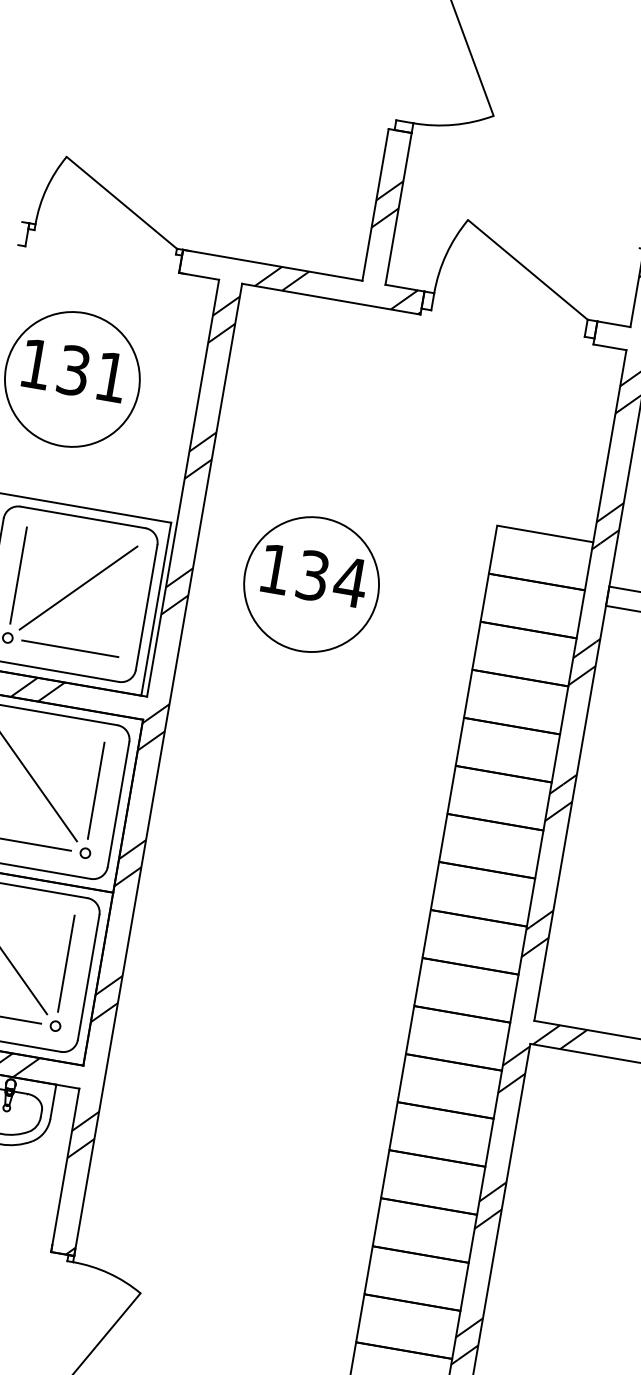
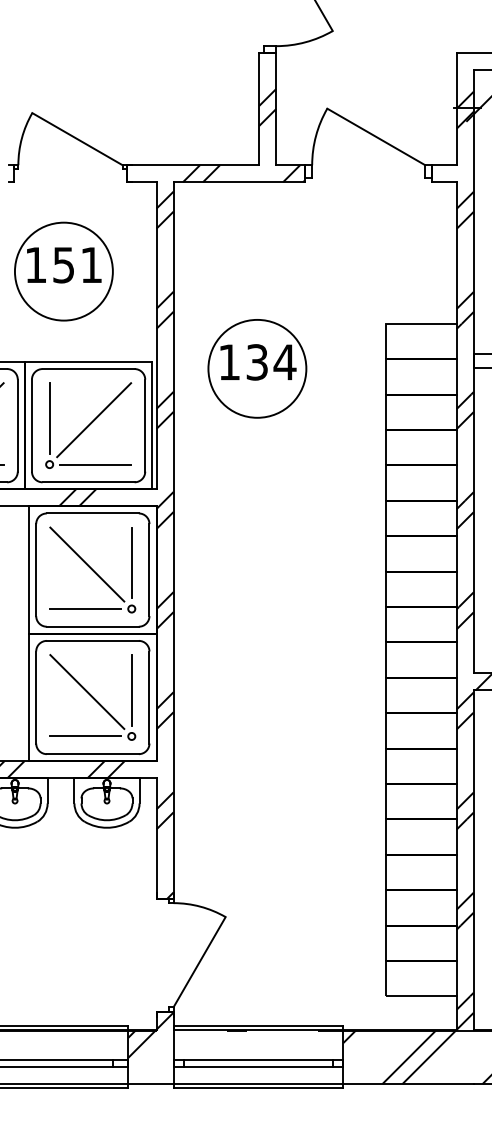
text: (74, 369) -> (64, 264), 131 -> 151
part: (311, 584) -> (257, 368), moved

